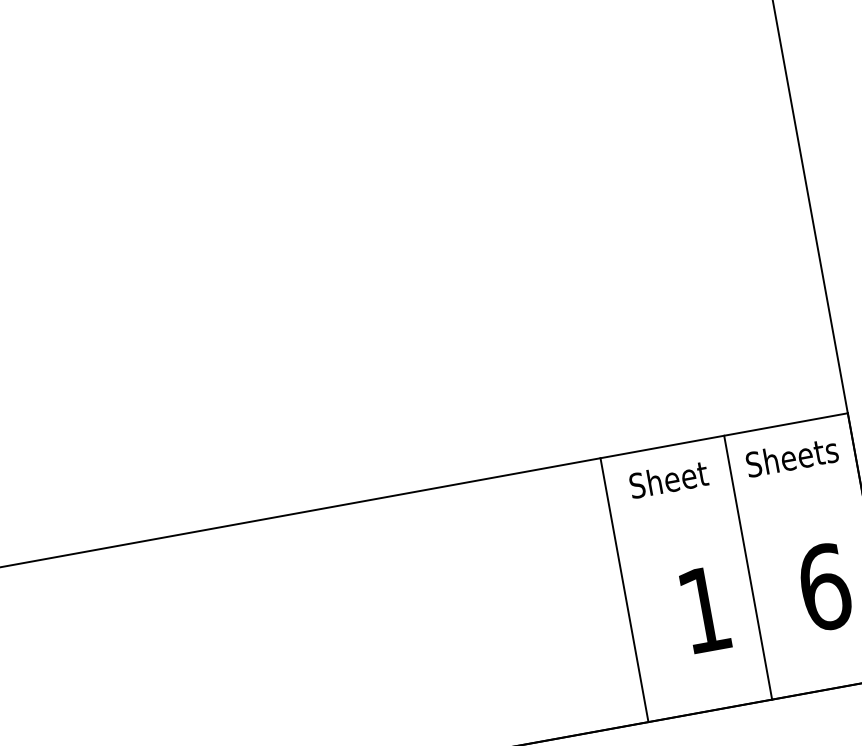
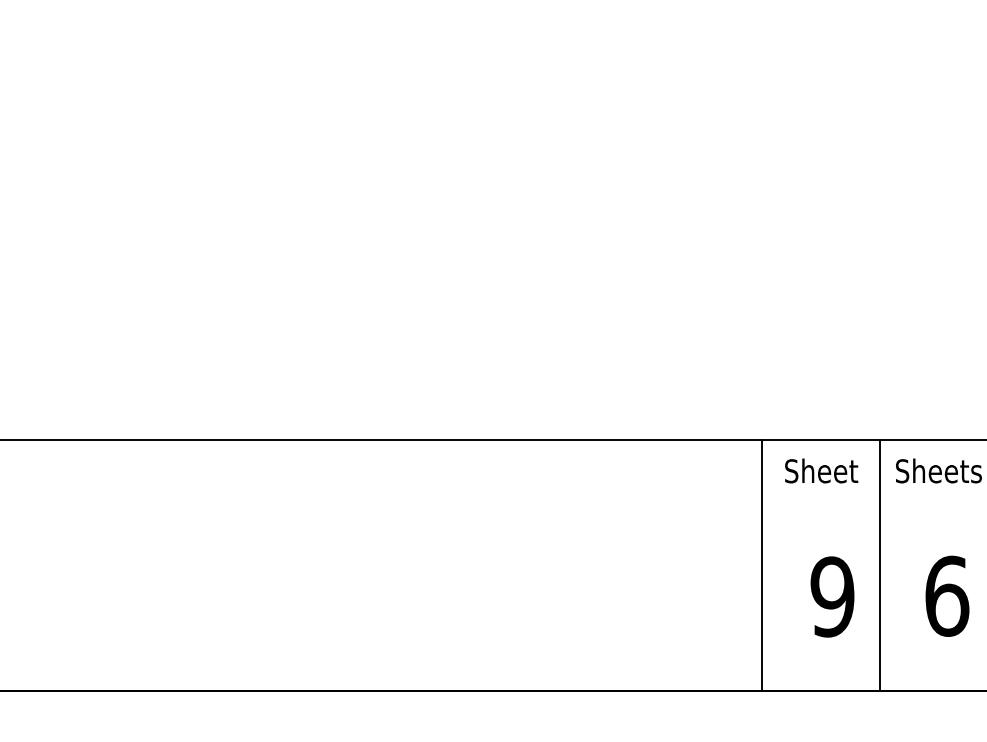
text: (704, 609) -> (832, 596), 1 -> 9

